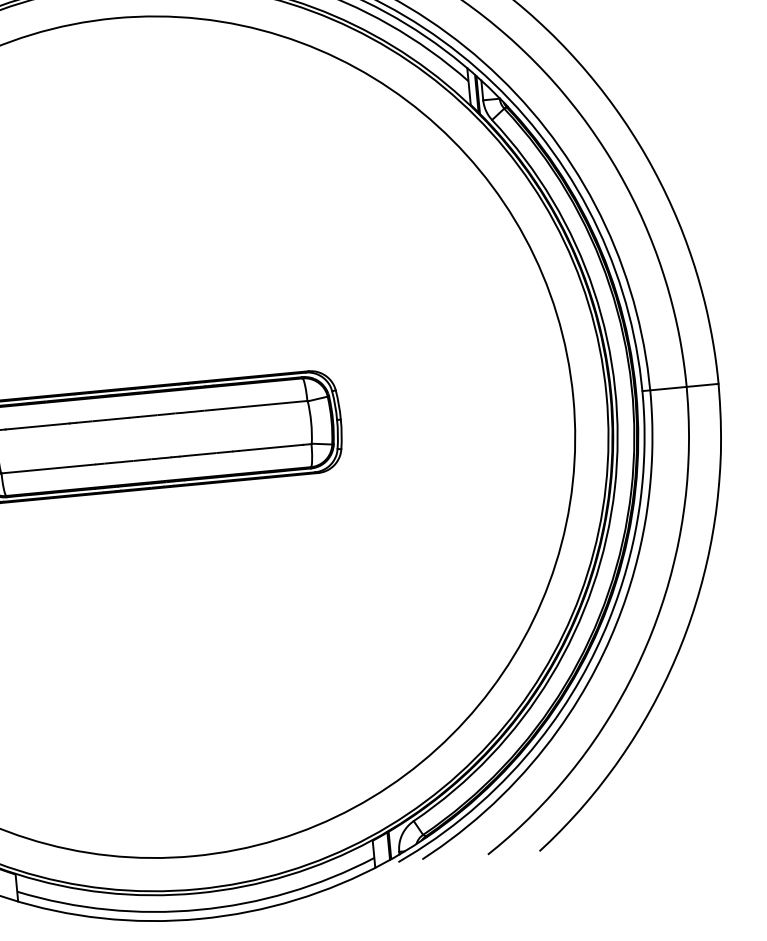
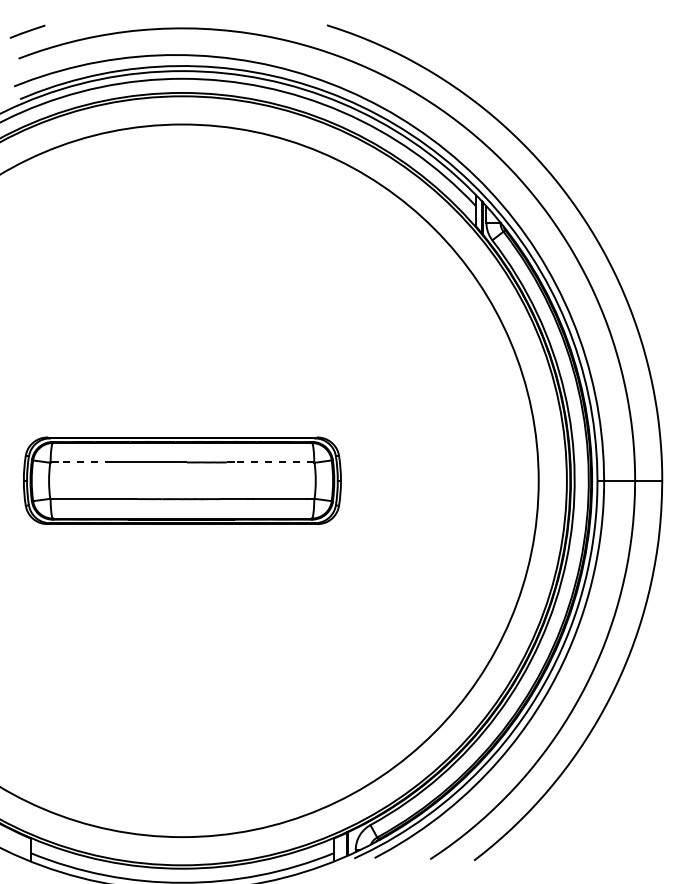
line: (260, 405) -> (274, 462), solid -> dashed
line: (37, 426) -> (84, 462), solid -> dashed

